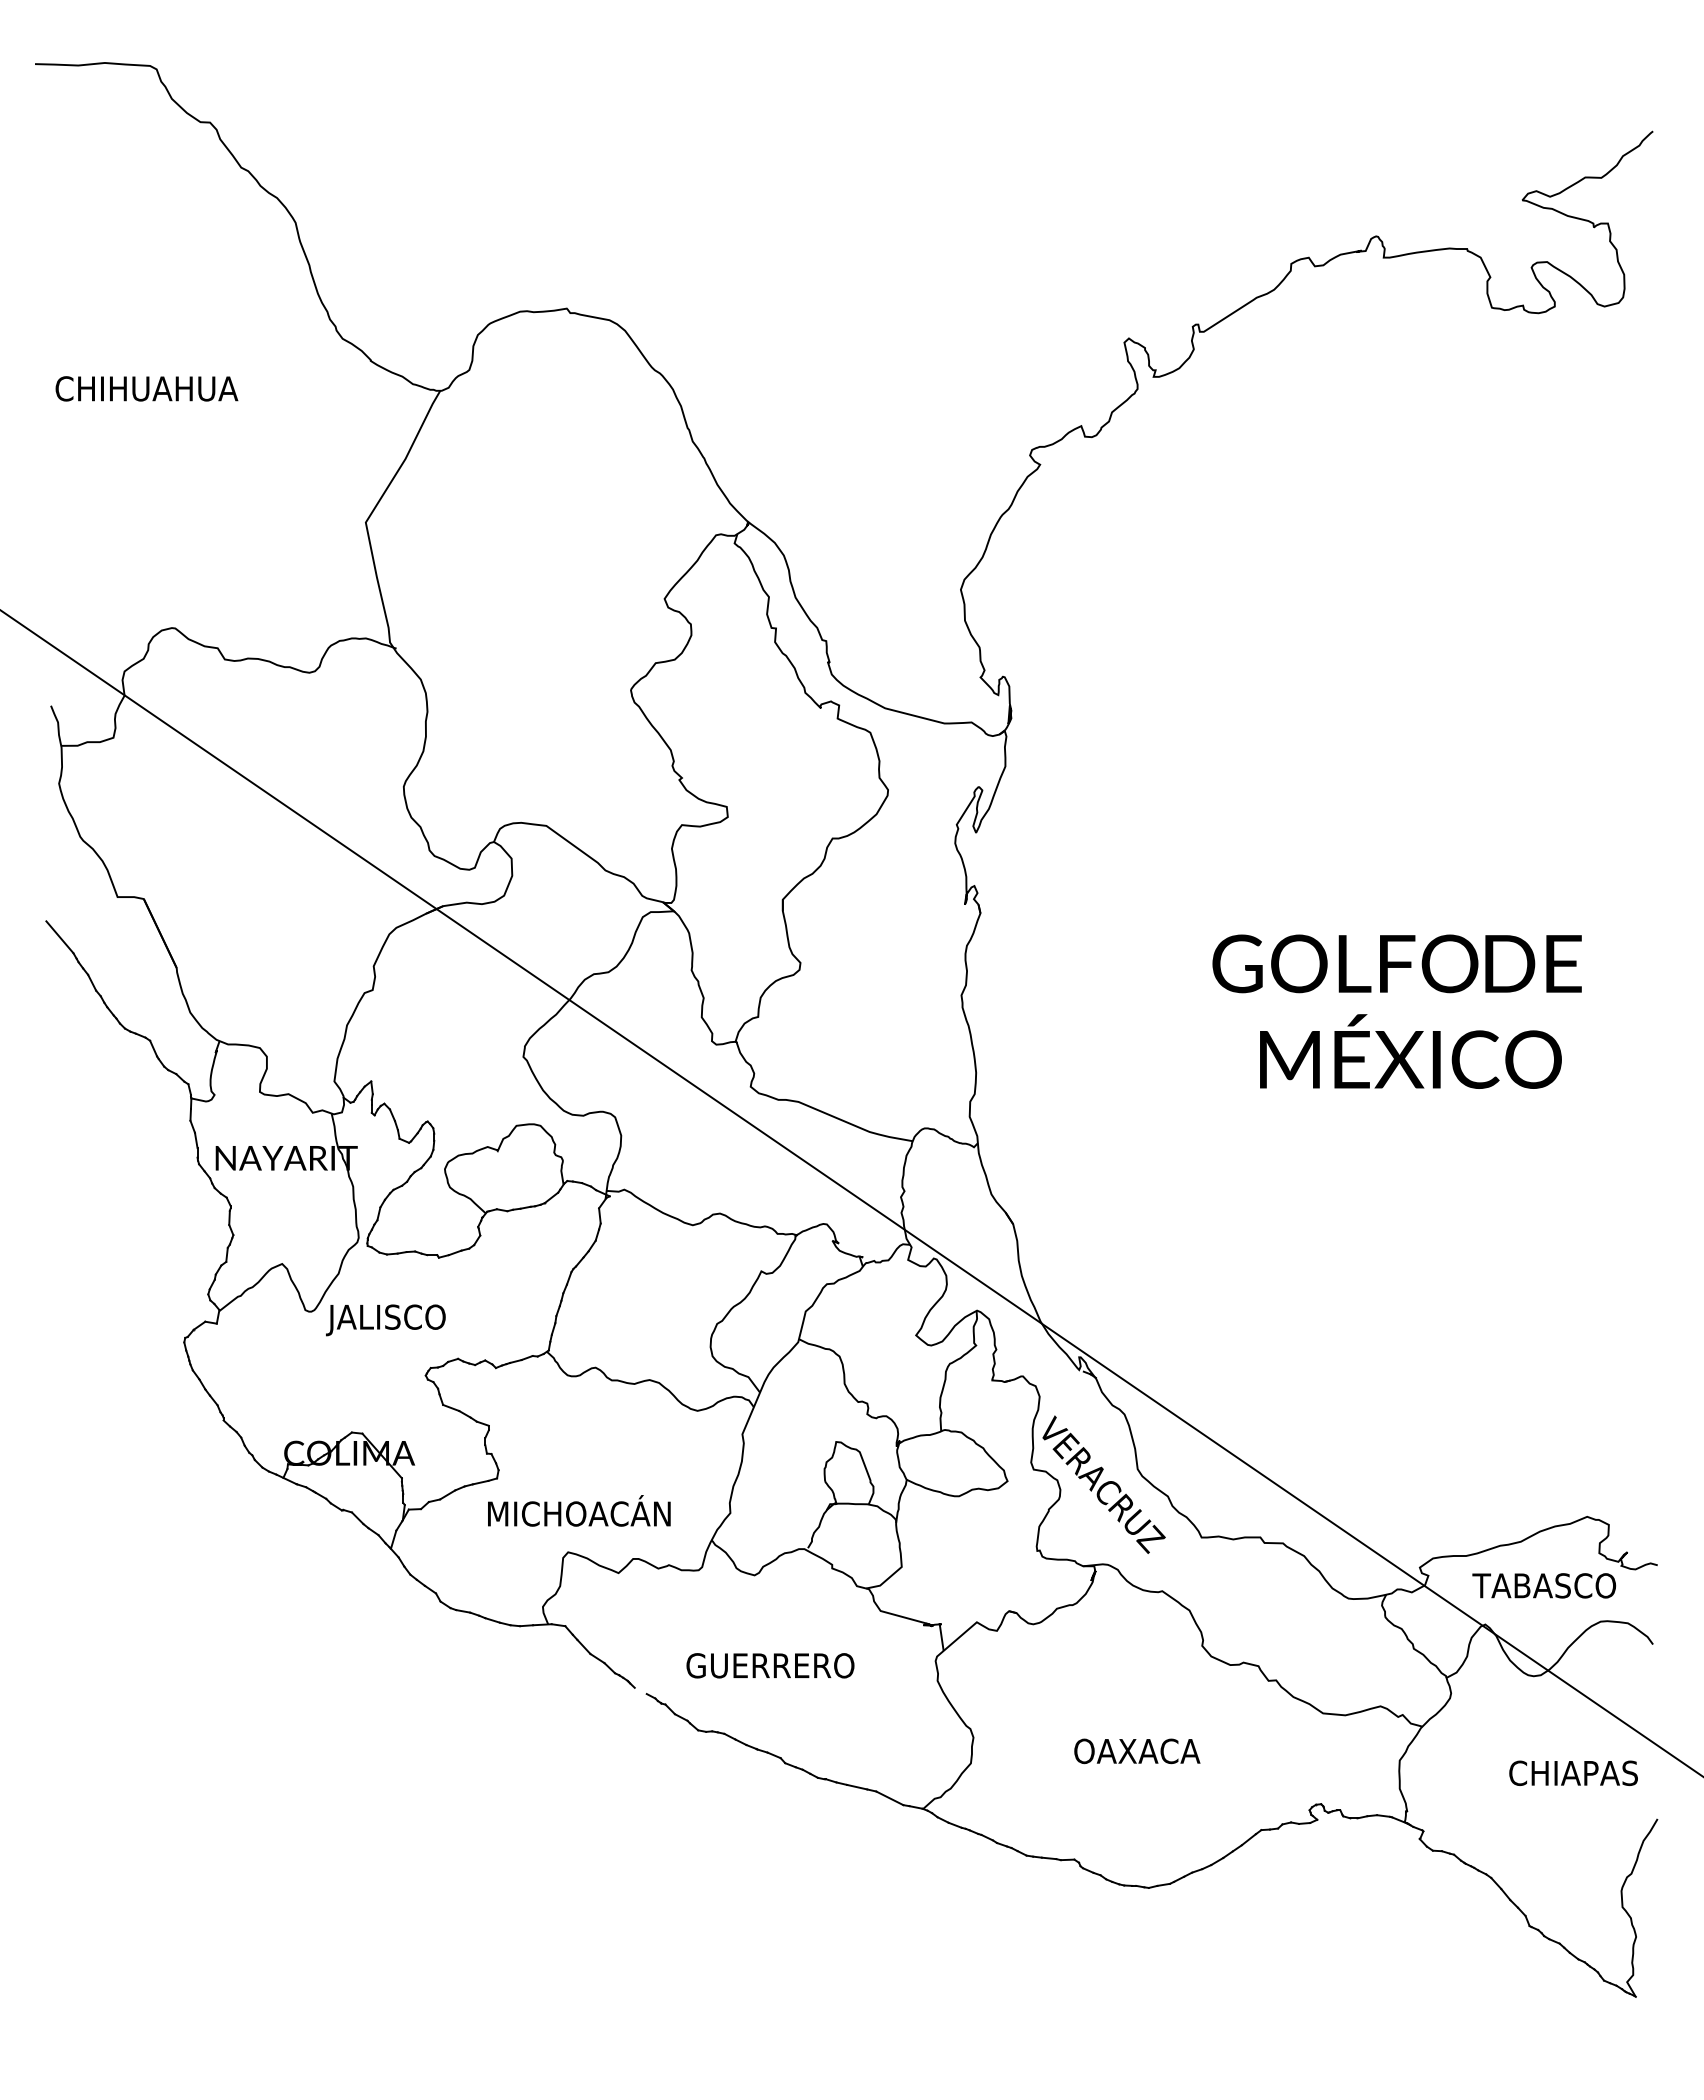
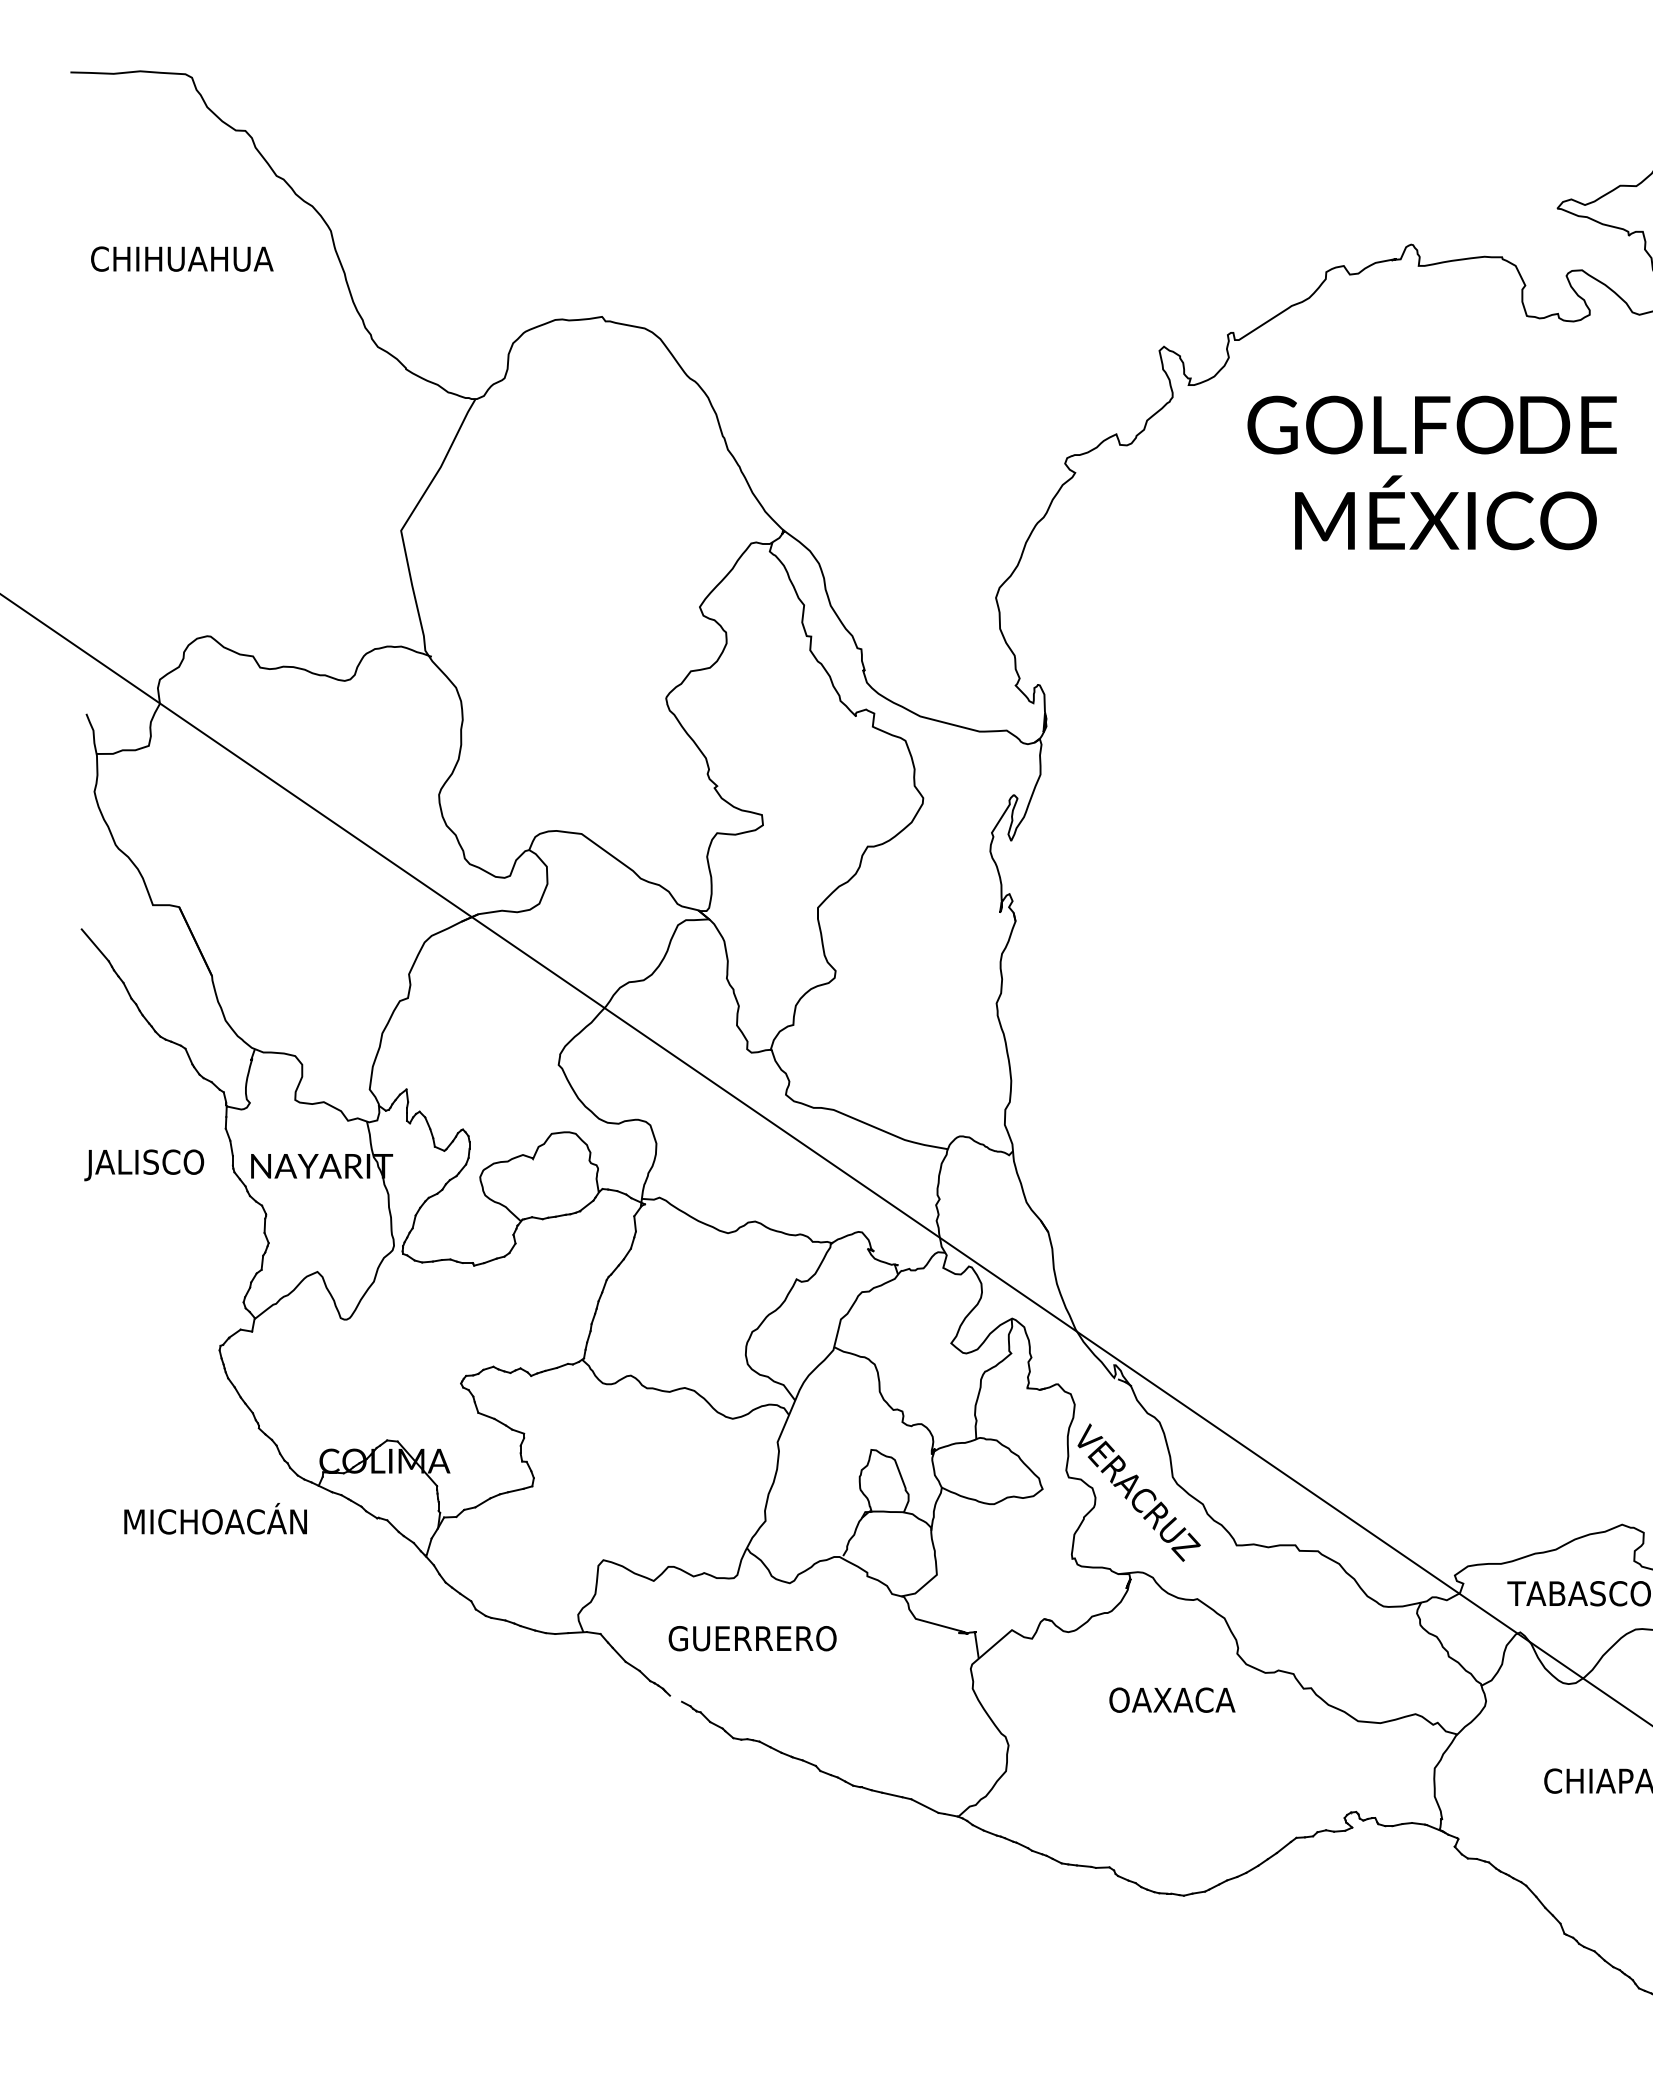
text: (146, 388) -> (181, 258), moved
text: (1396, 1011) -> (1431, 472), moved
text: (385, 1320) -> (143, 1165), moved
text: (579, 1510) -> (215, 1518), moved
text: (770, 1665) -> (752, 1638), moved
text: (1137, 1751) -> (1172, 1700), moved

